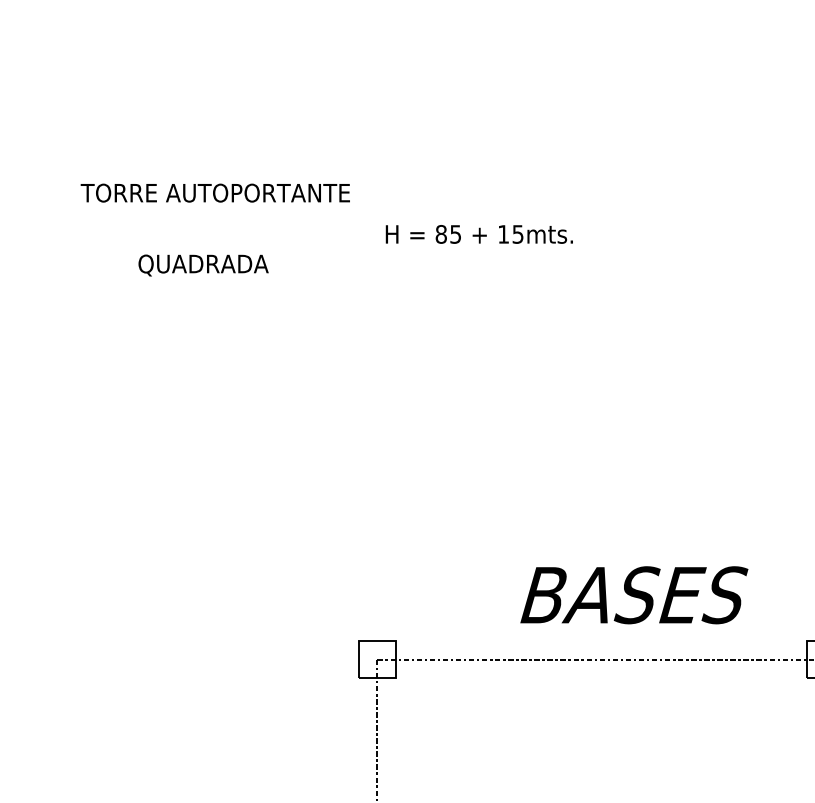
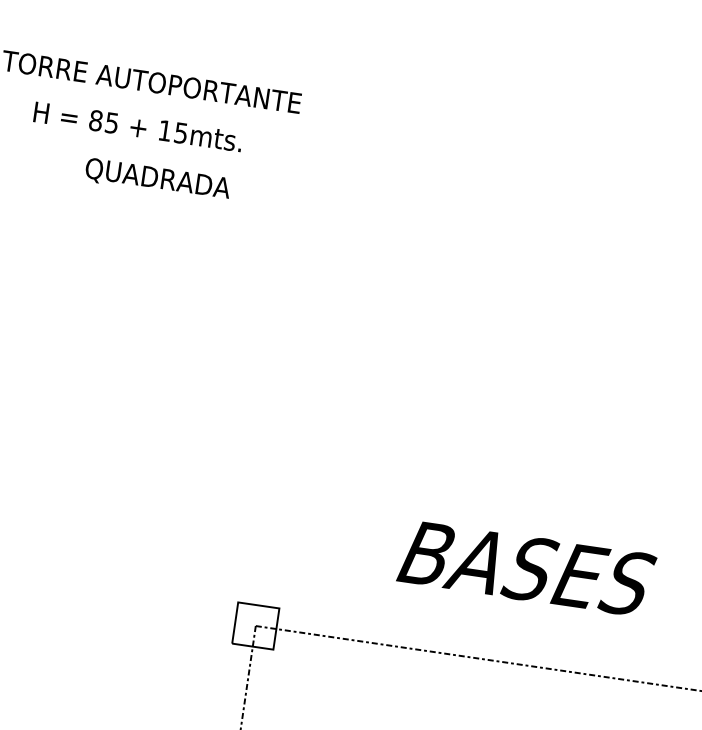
text: (478, 234) -> (137, 126), moved
text: (203, 265) -> (157, 179), moved
text: (634, 595) -> (526, 568), moved

